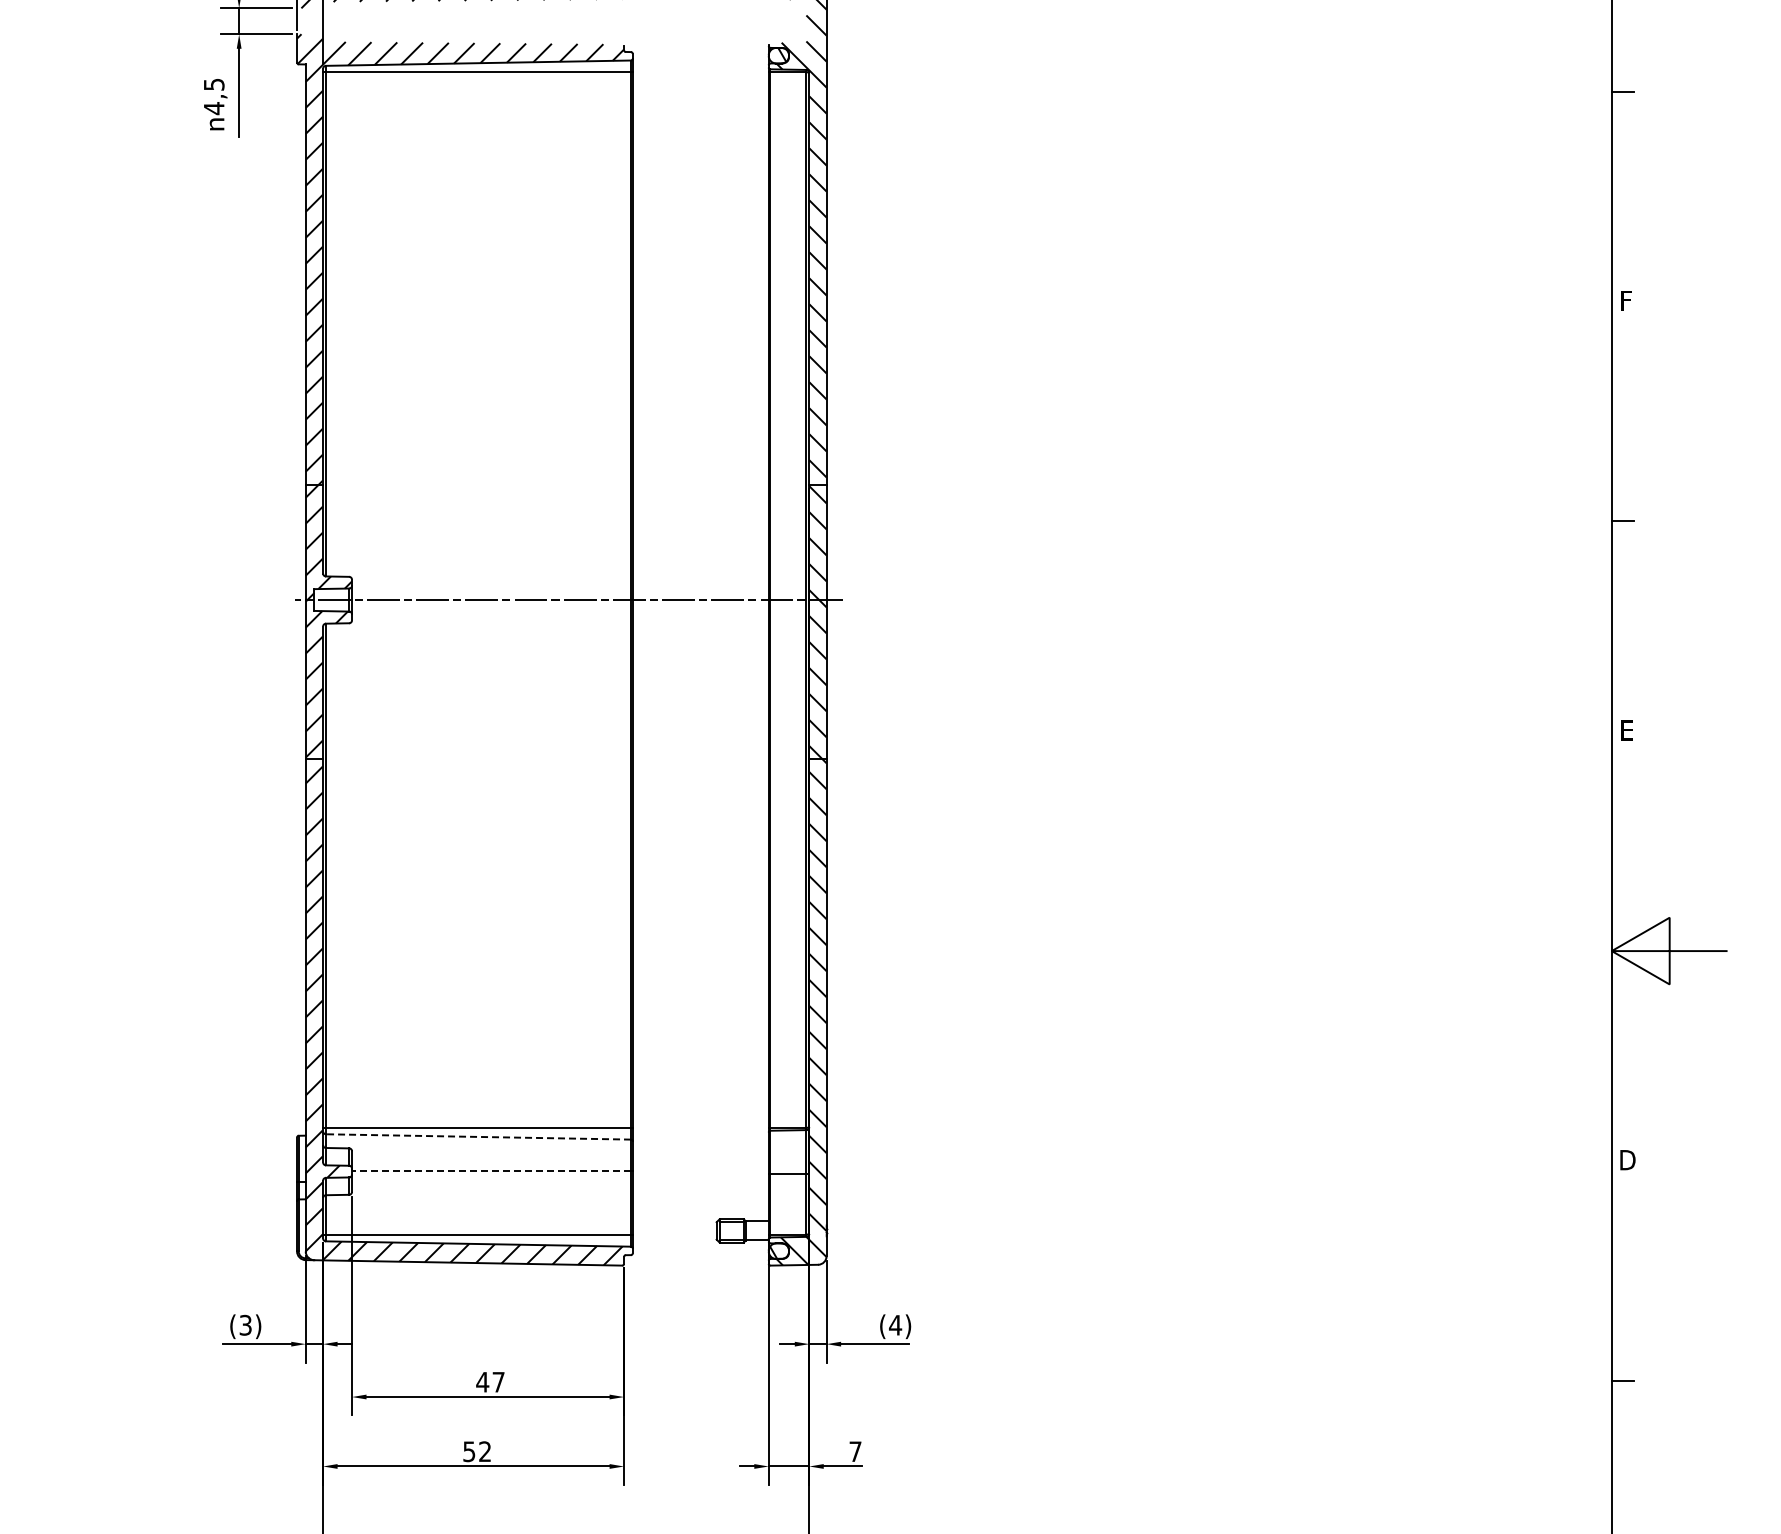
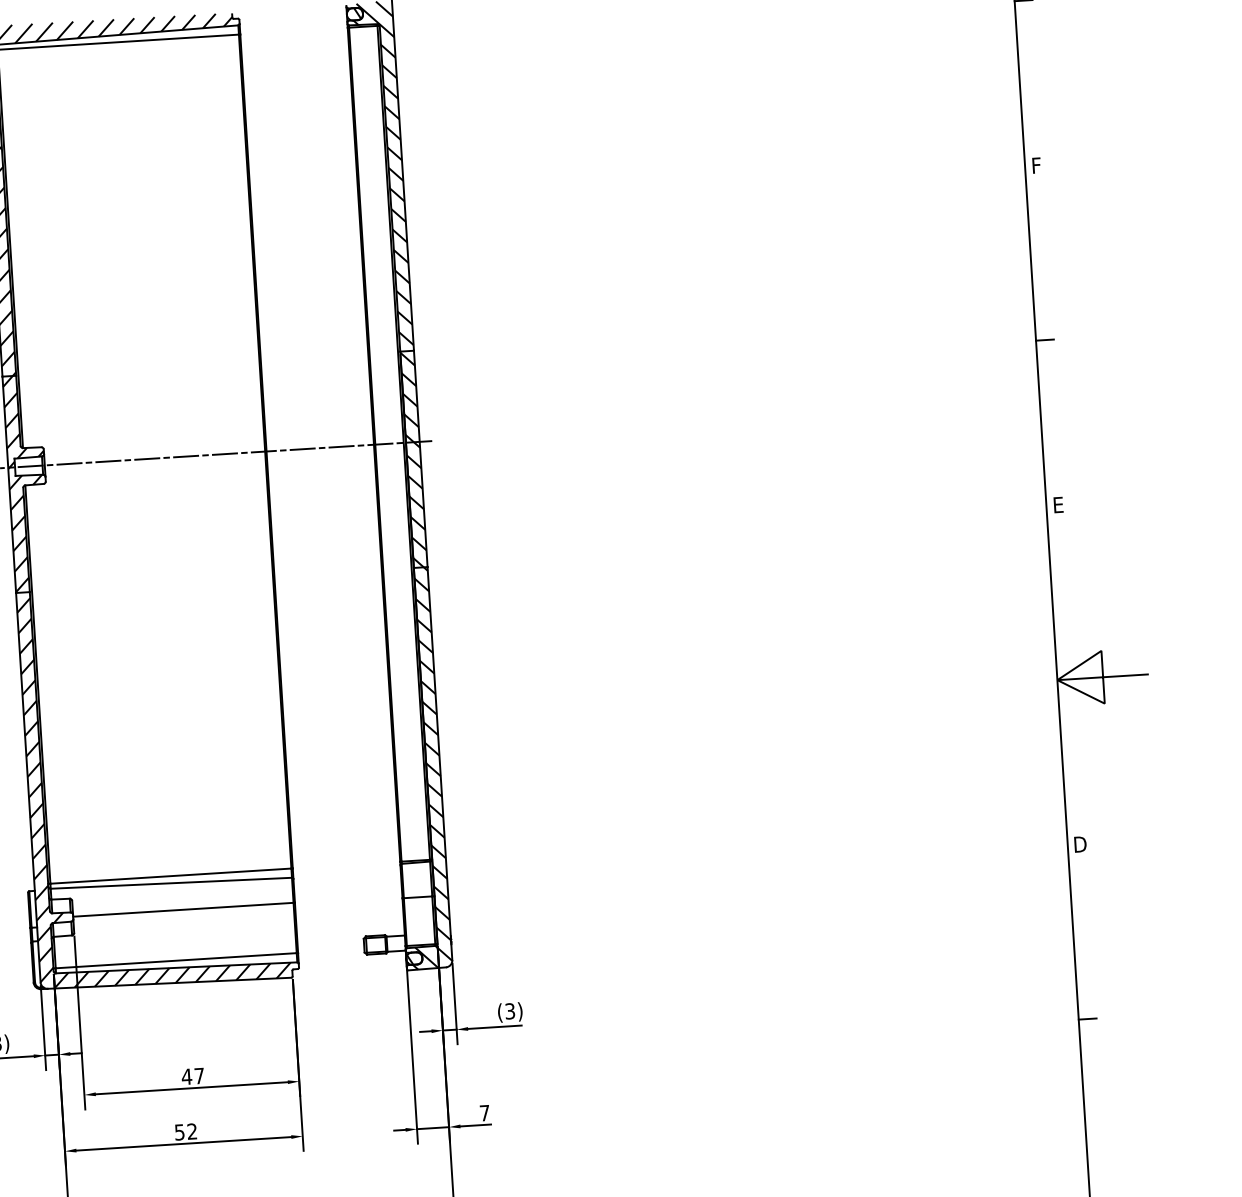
line: (478, 1136) -> (171, 882), dashed -> solid
line: (491, 1171) -> (183, 909), dashed -> solid
text: (895, 1324) -> (510, 1010), (4) -> (3)

